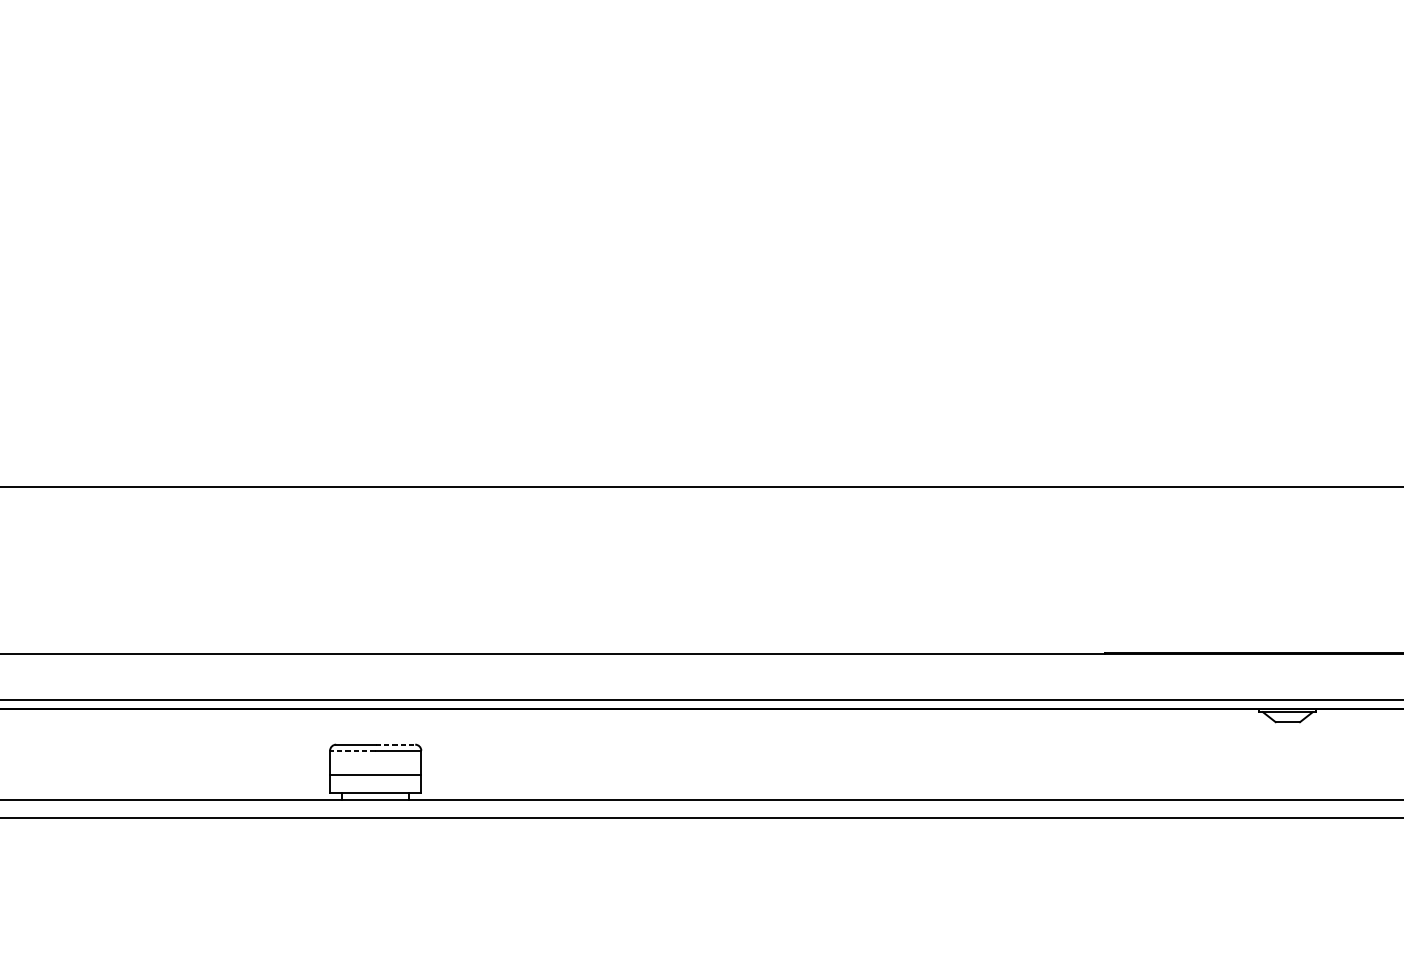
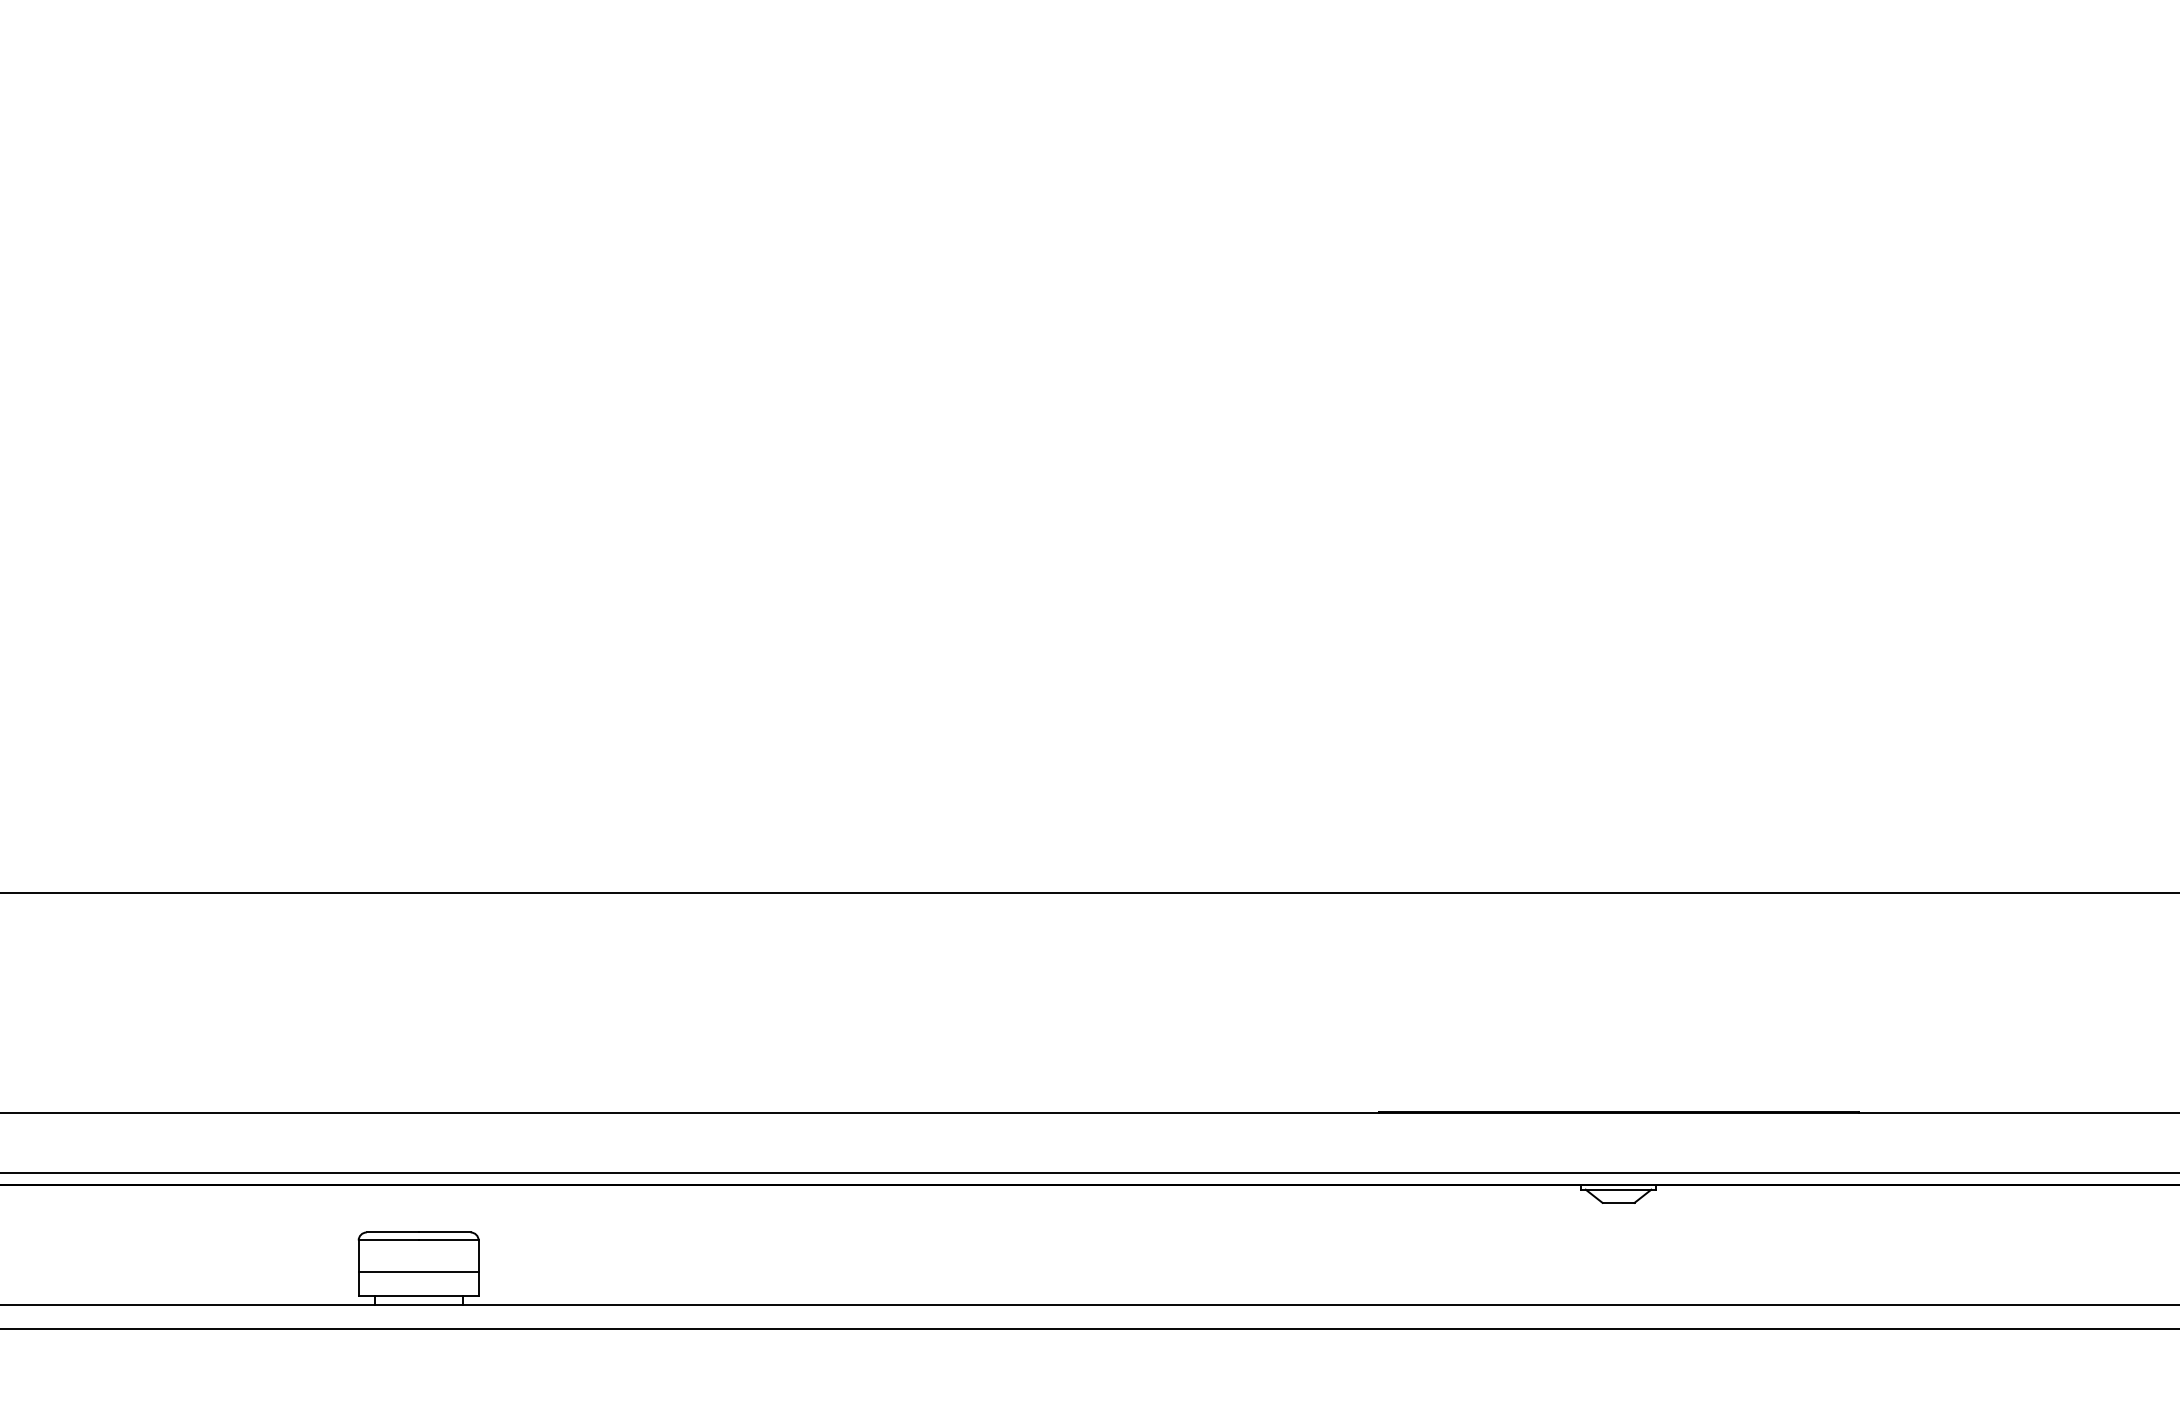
line: (395, 744) -> (444, 1232), dashed -> solid
line: (352, 750) -> (388, 1240), dashed -> solid

